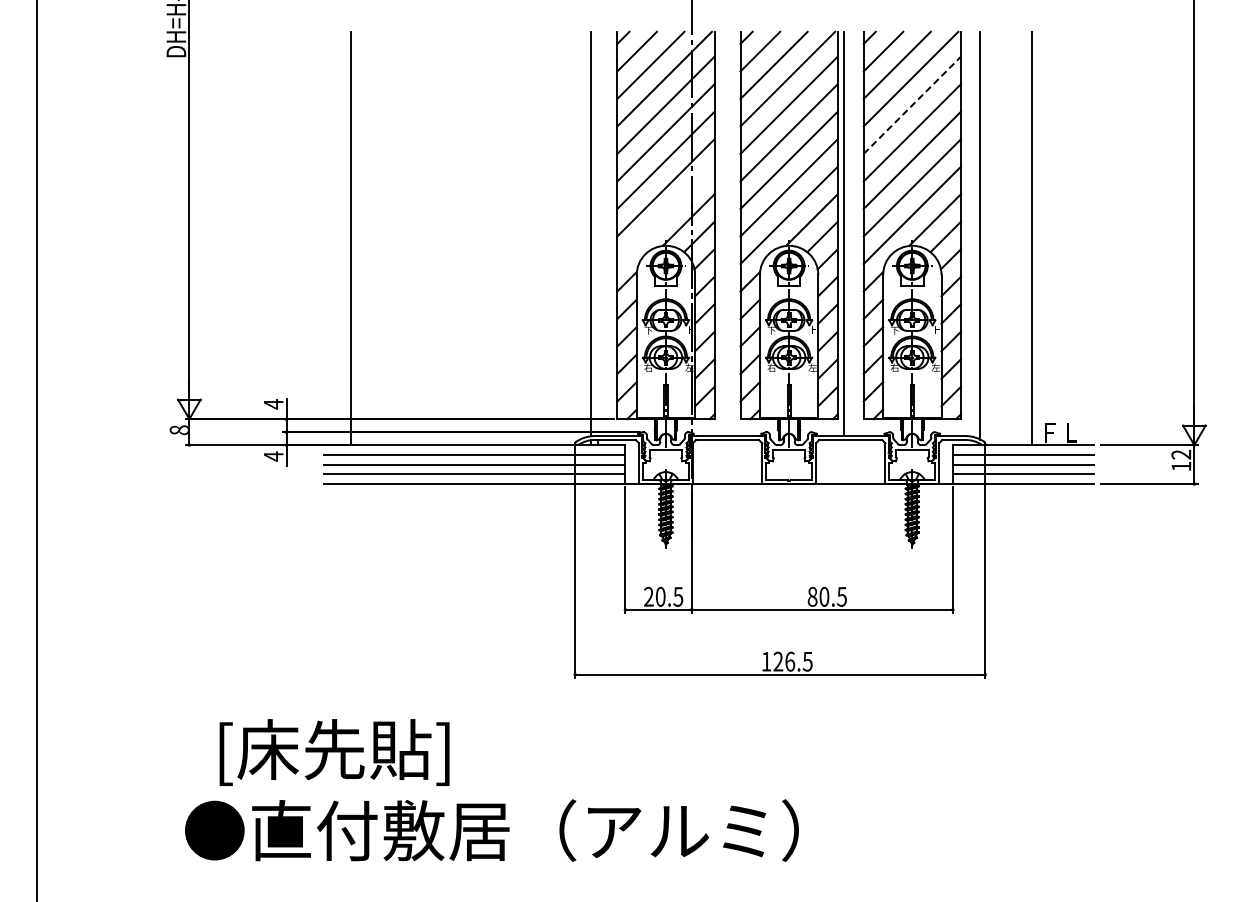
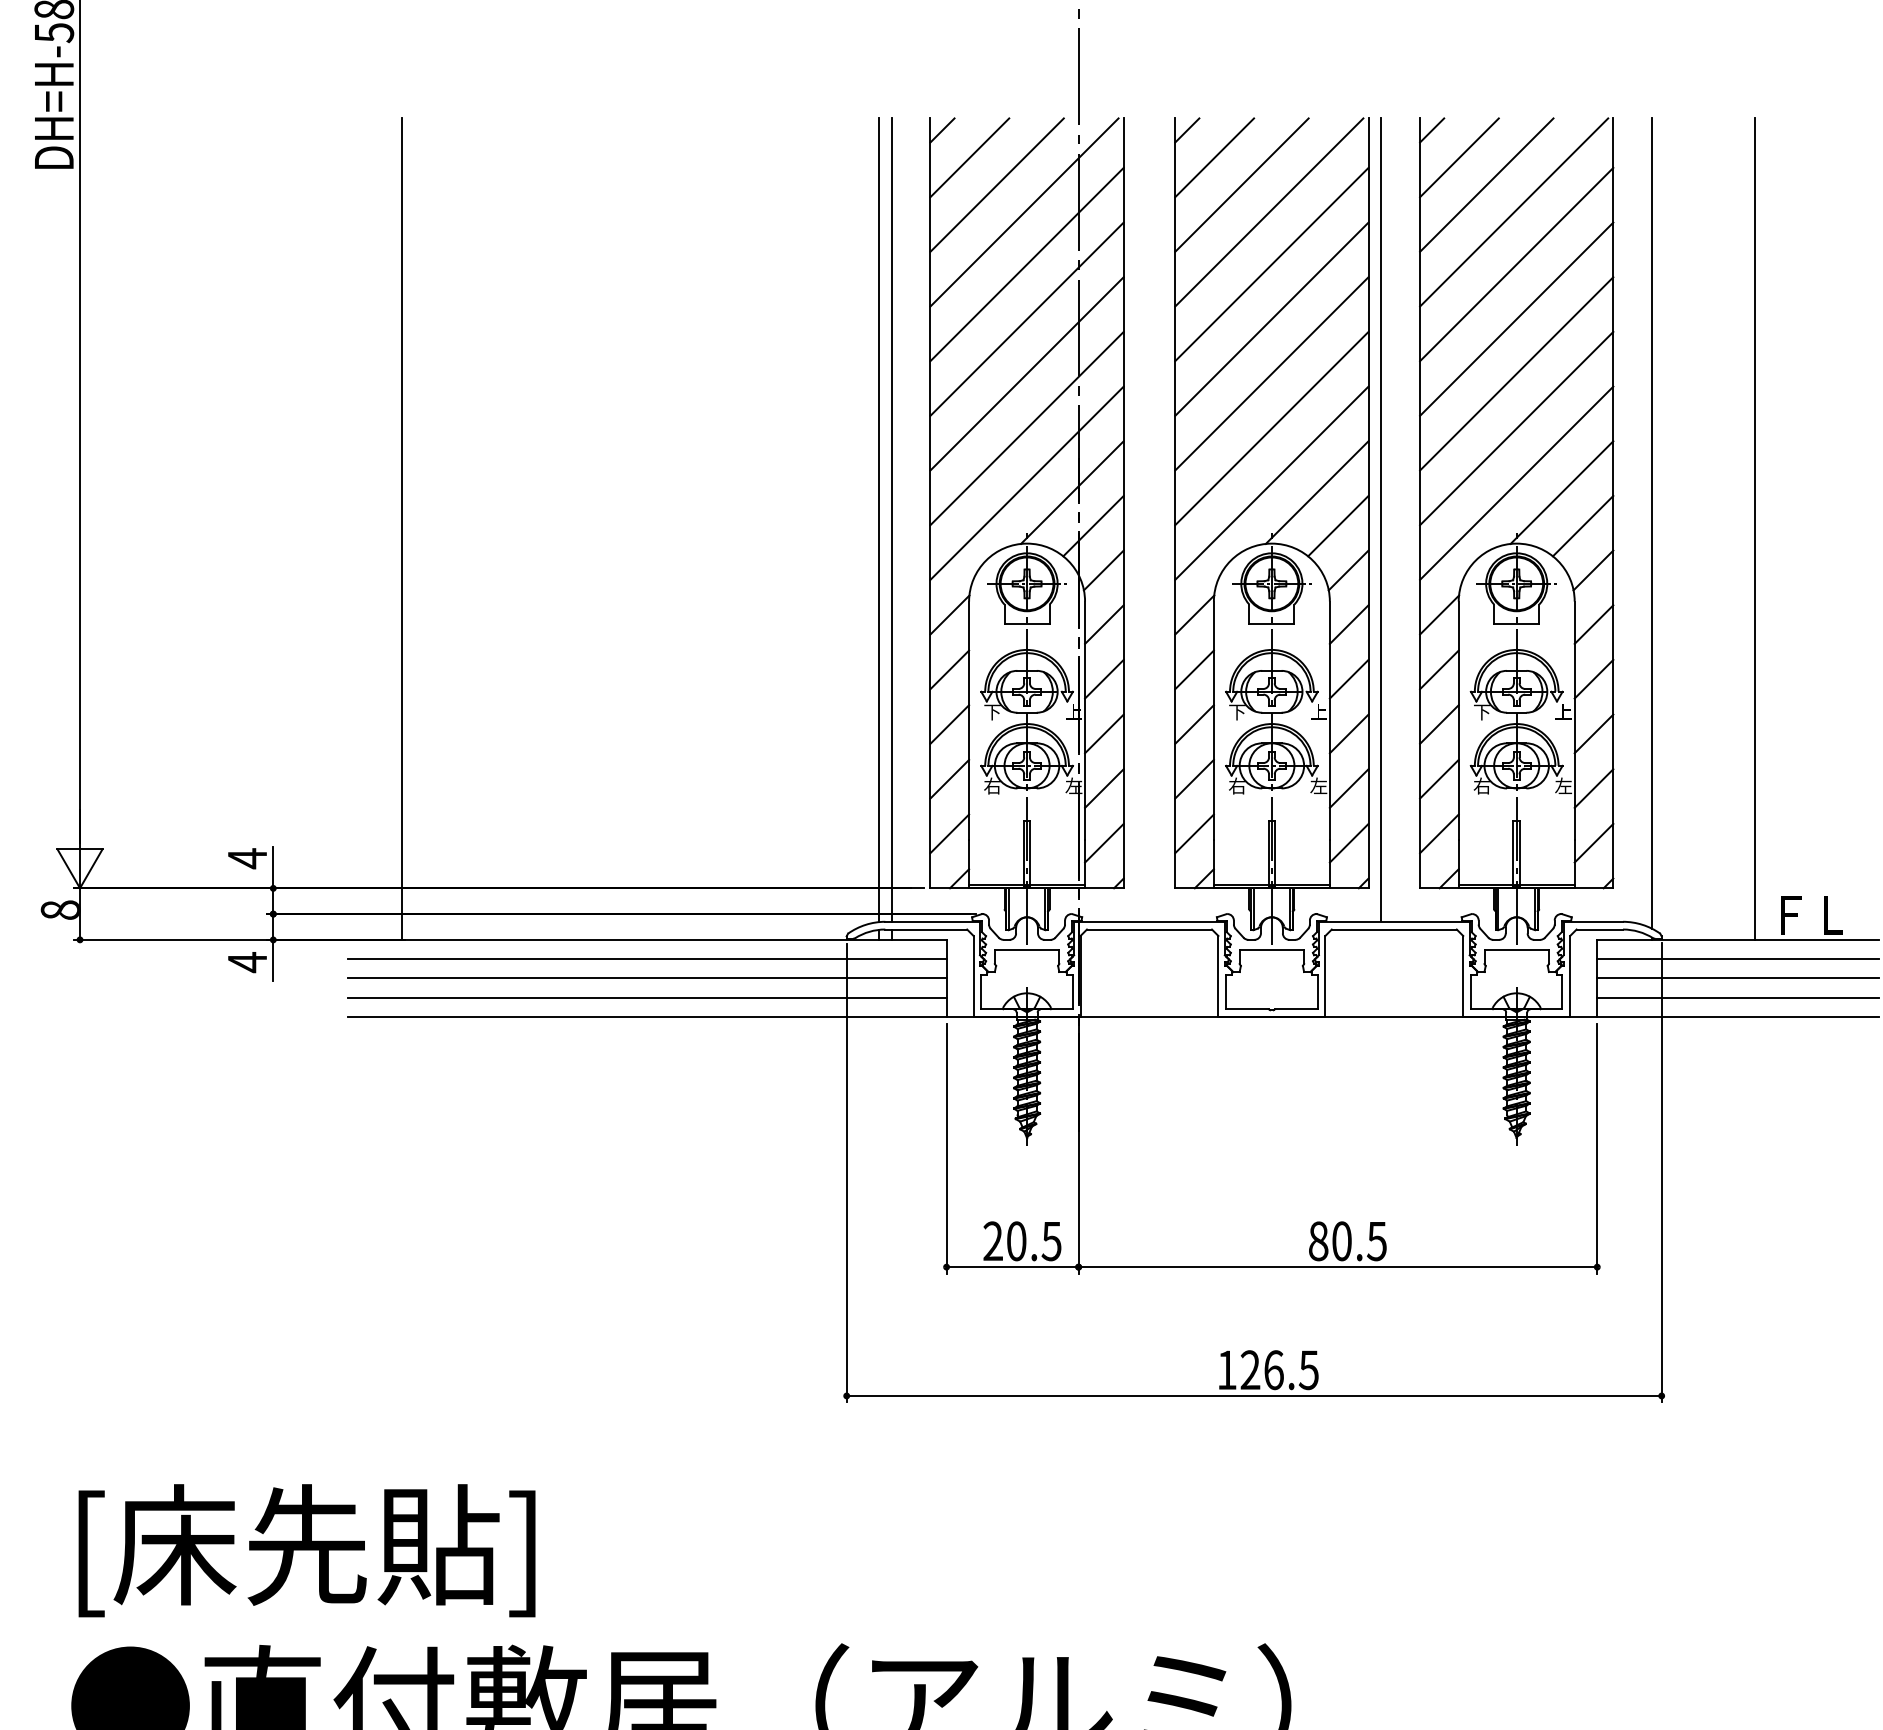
line: (912, 105) -> (1517, 264), dashed -> solid
line: (665, 215) -> (1026, 483), added
line: (597, 233) -> (891, 519), added
text: (334, 752) -> (306, 1550), moved

